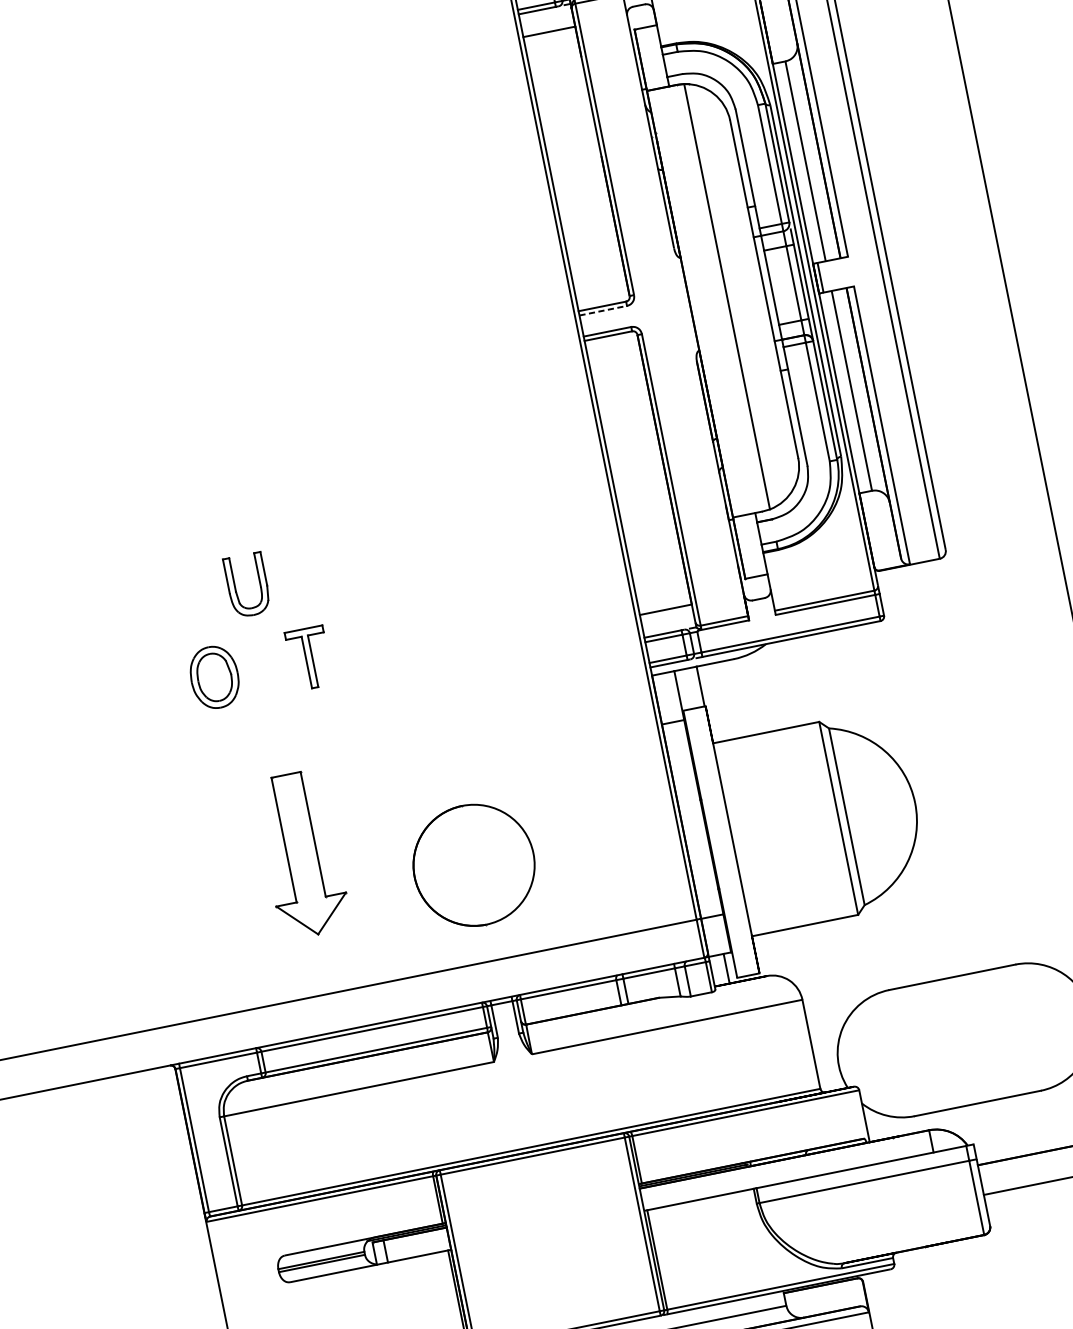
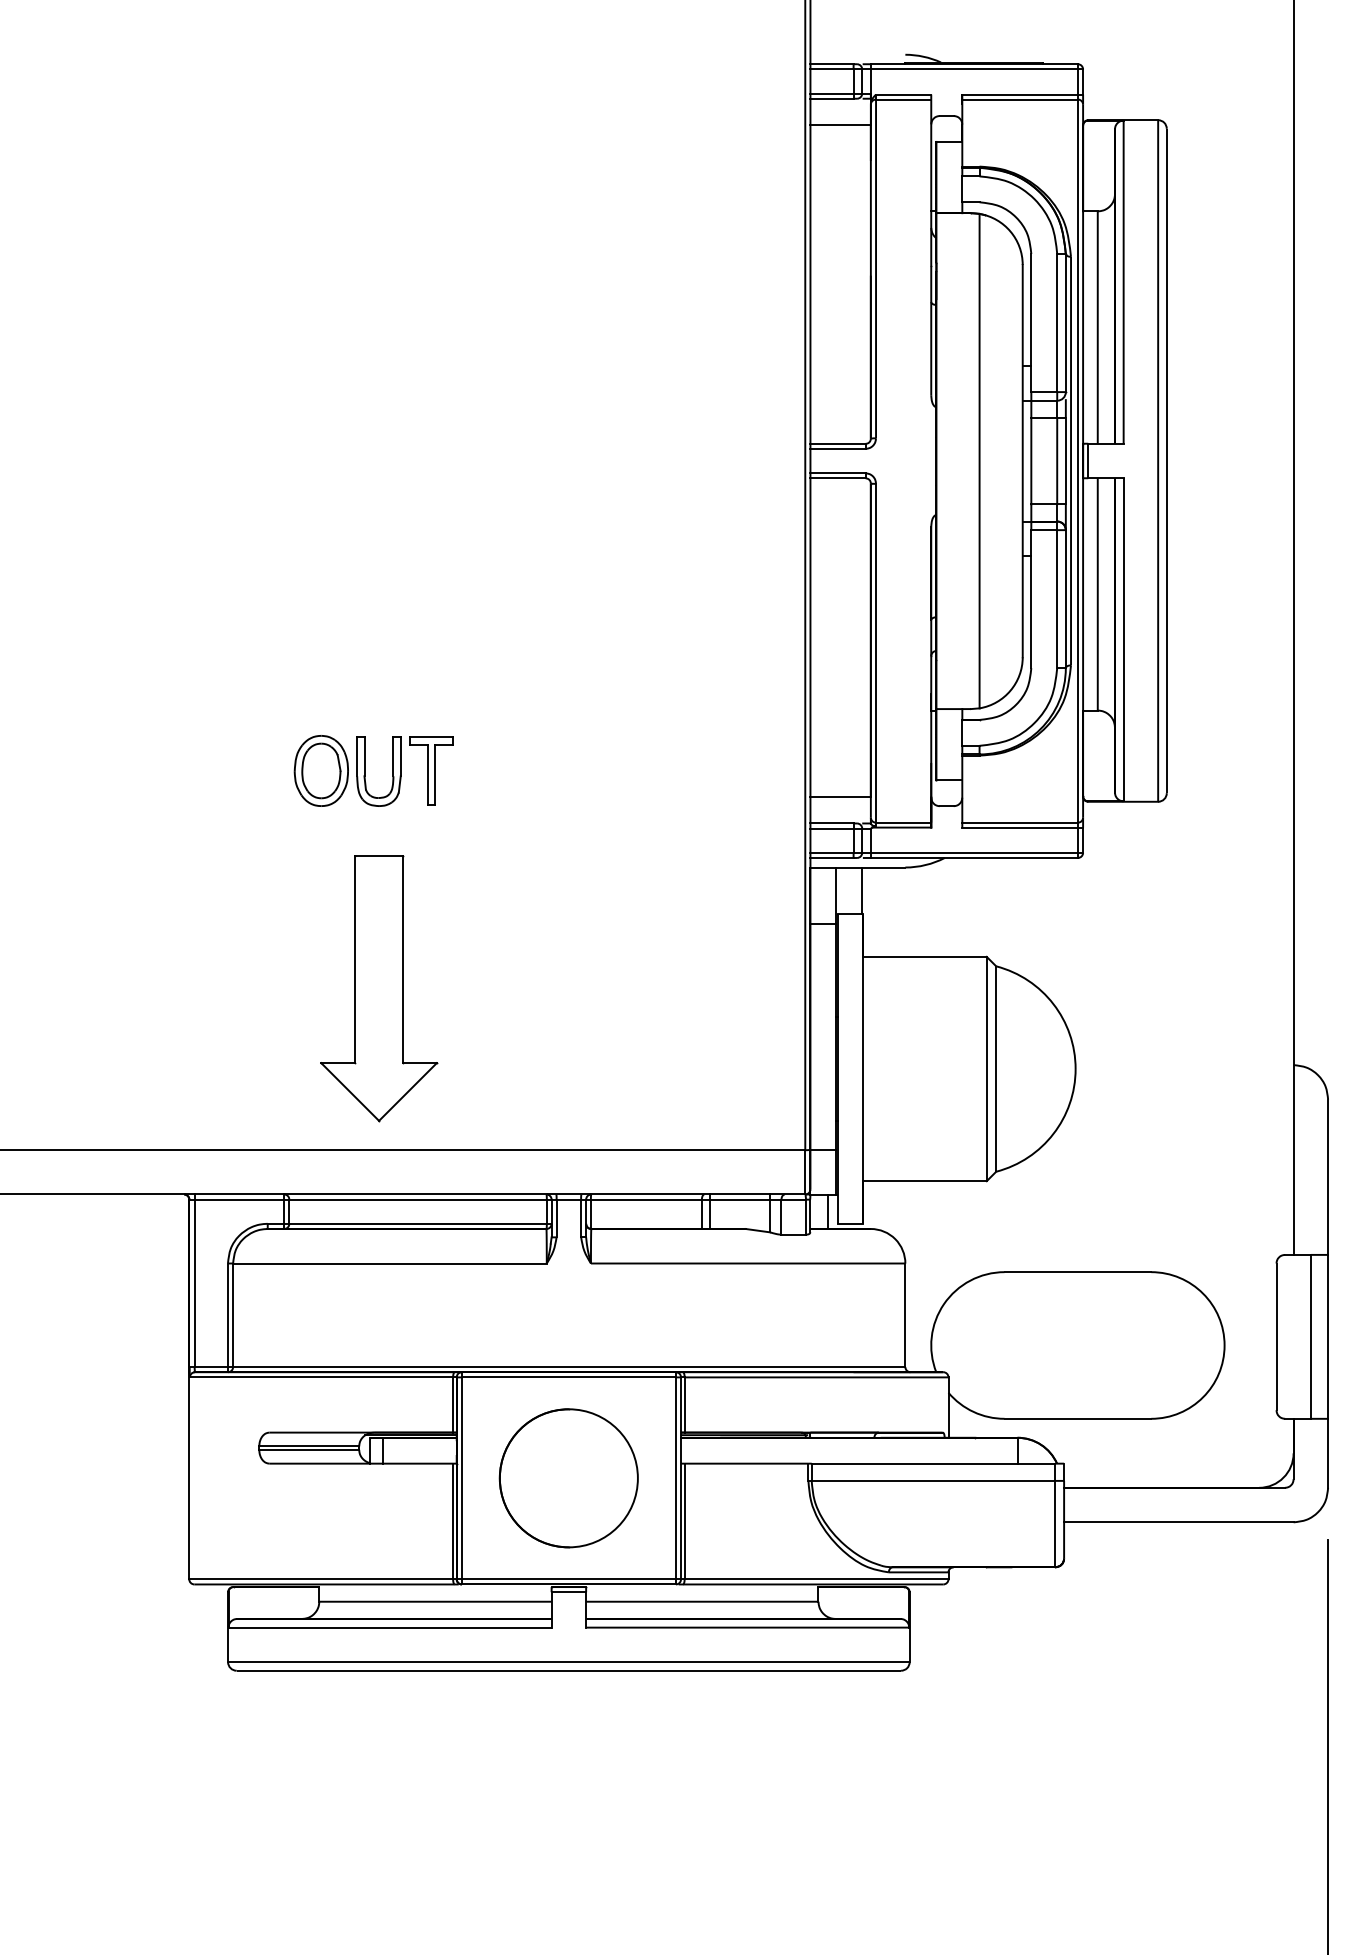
line: (603, 310) -> (838, 448), dashed -> solid
part: (236, 587) -> (365, 771), moved
part: (302, 854) -> (379, 988), size x1.43
circle: (473, 865) -> (568, 1478), moved

